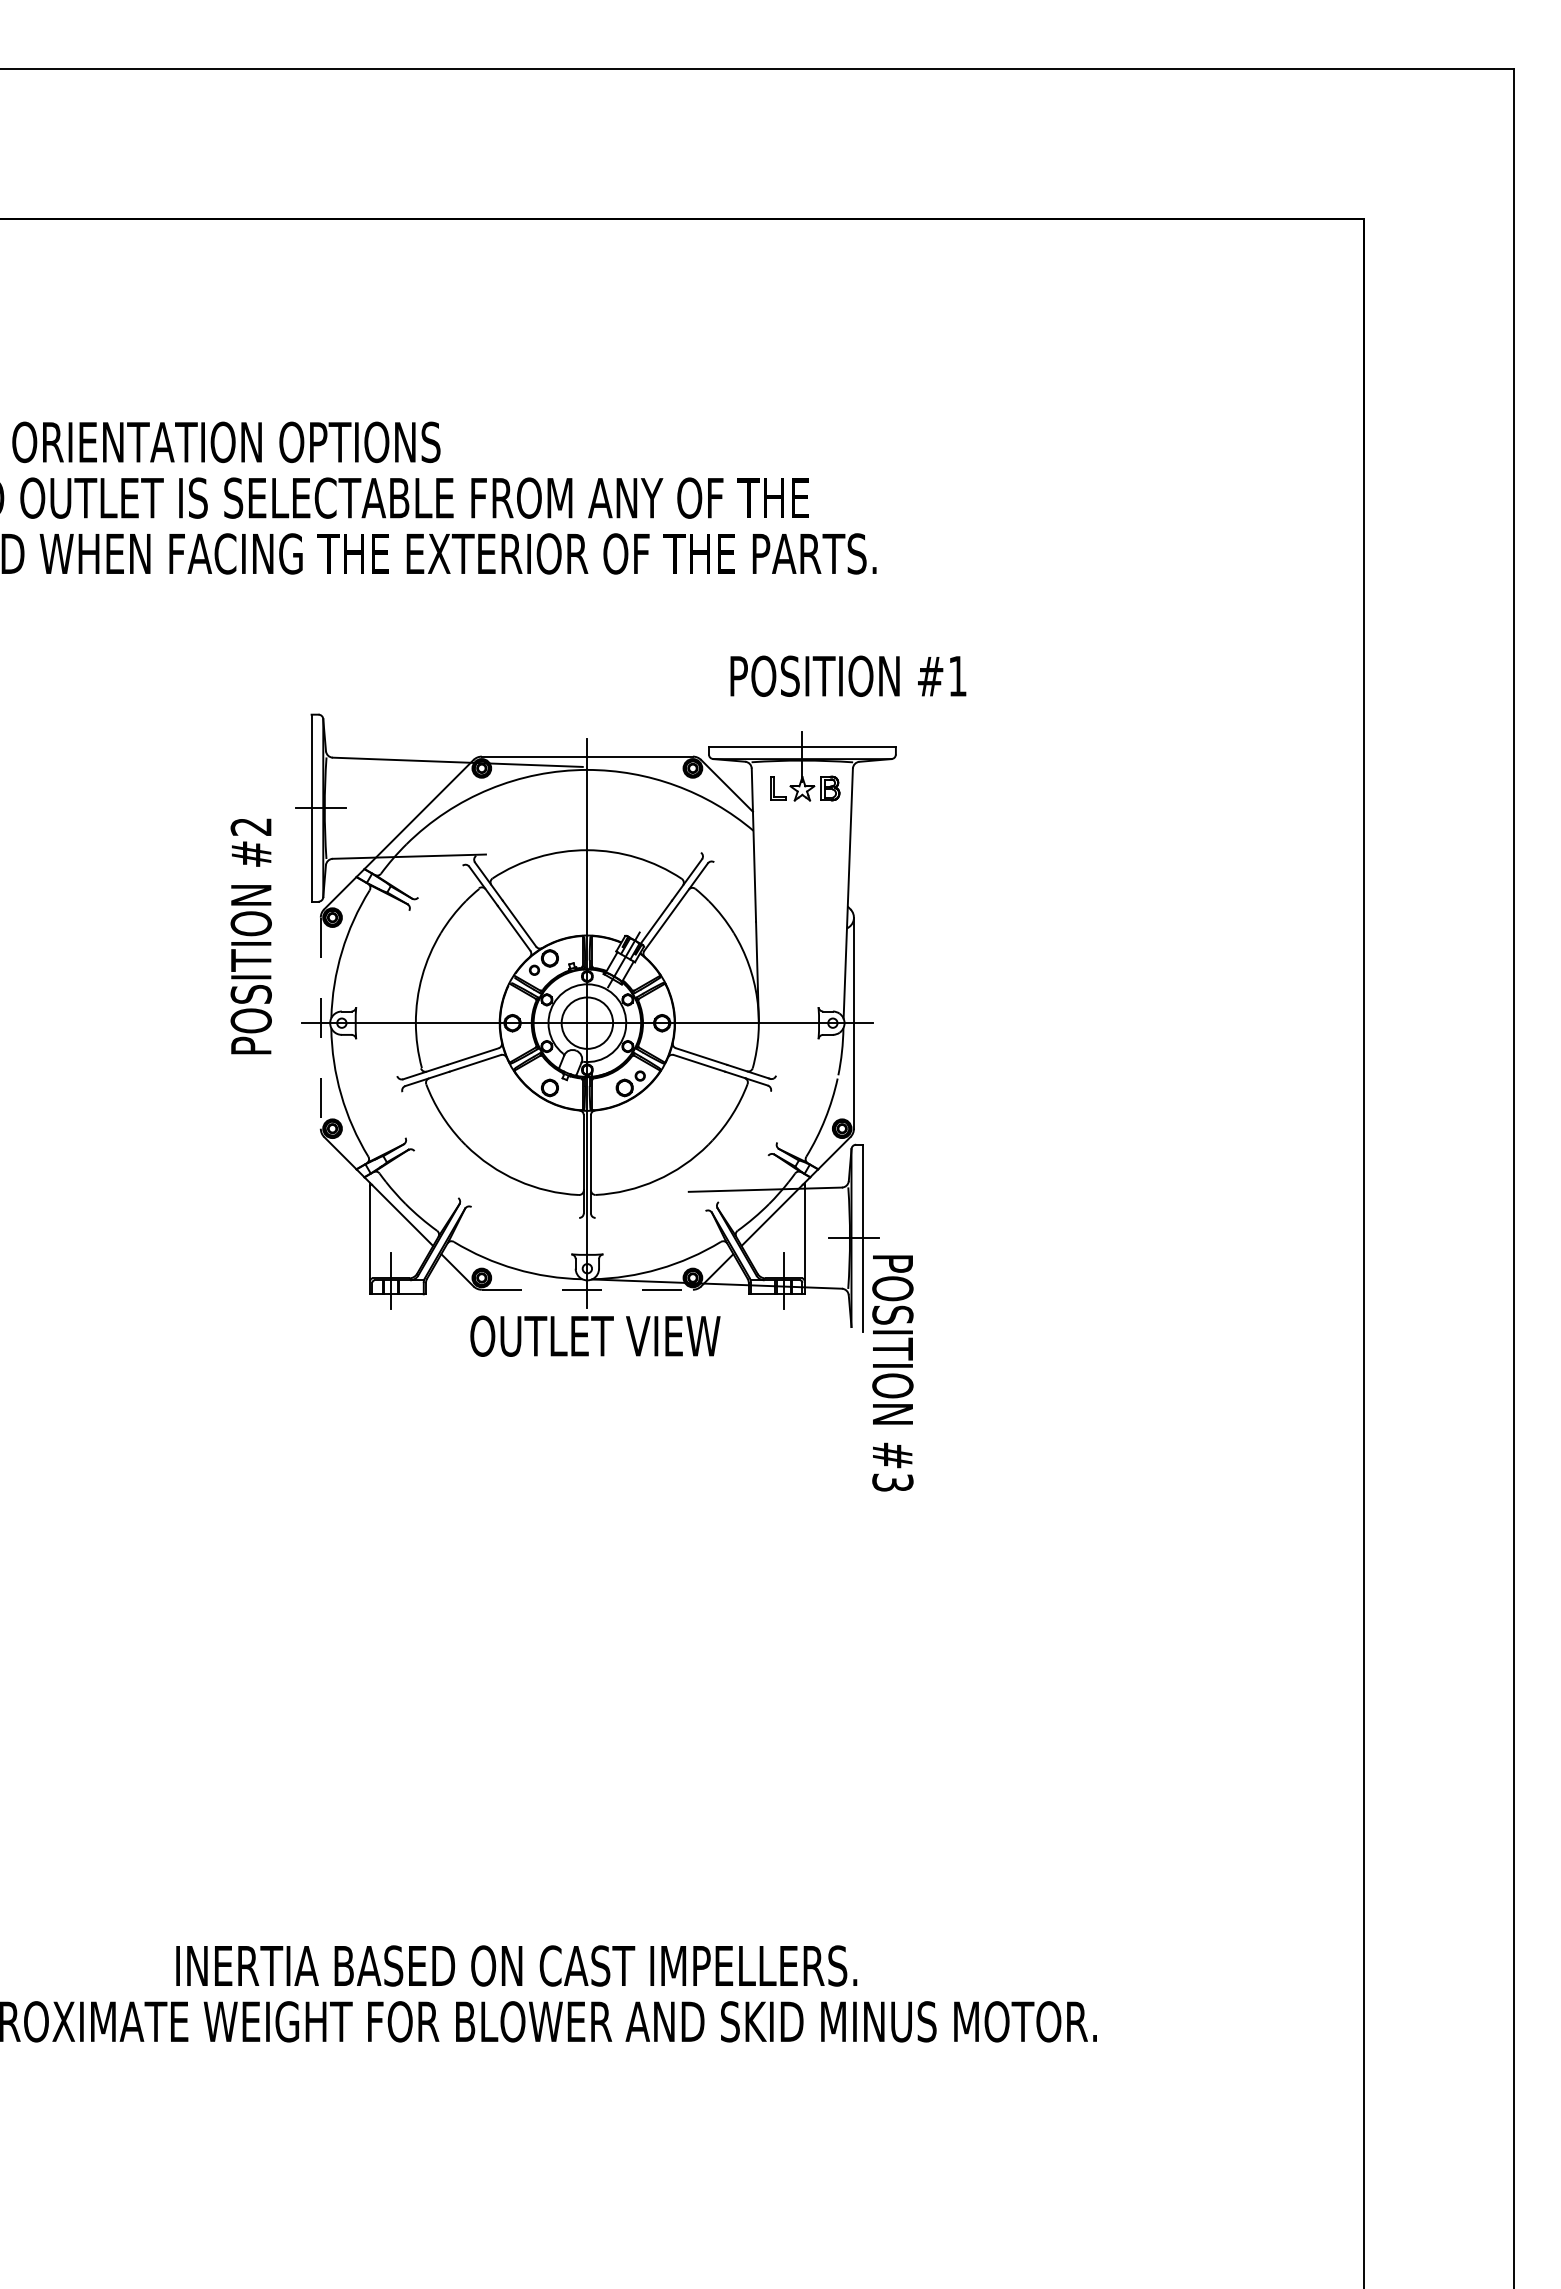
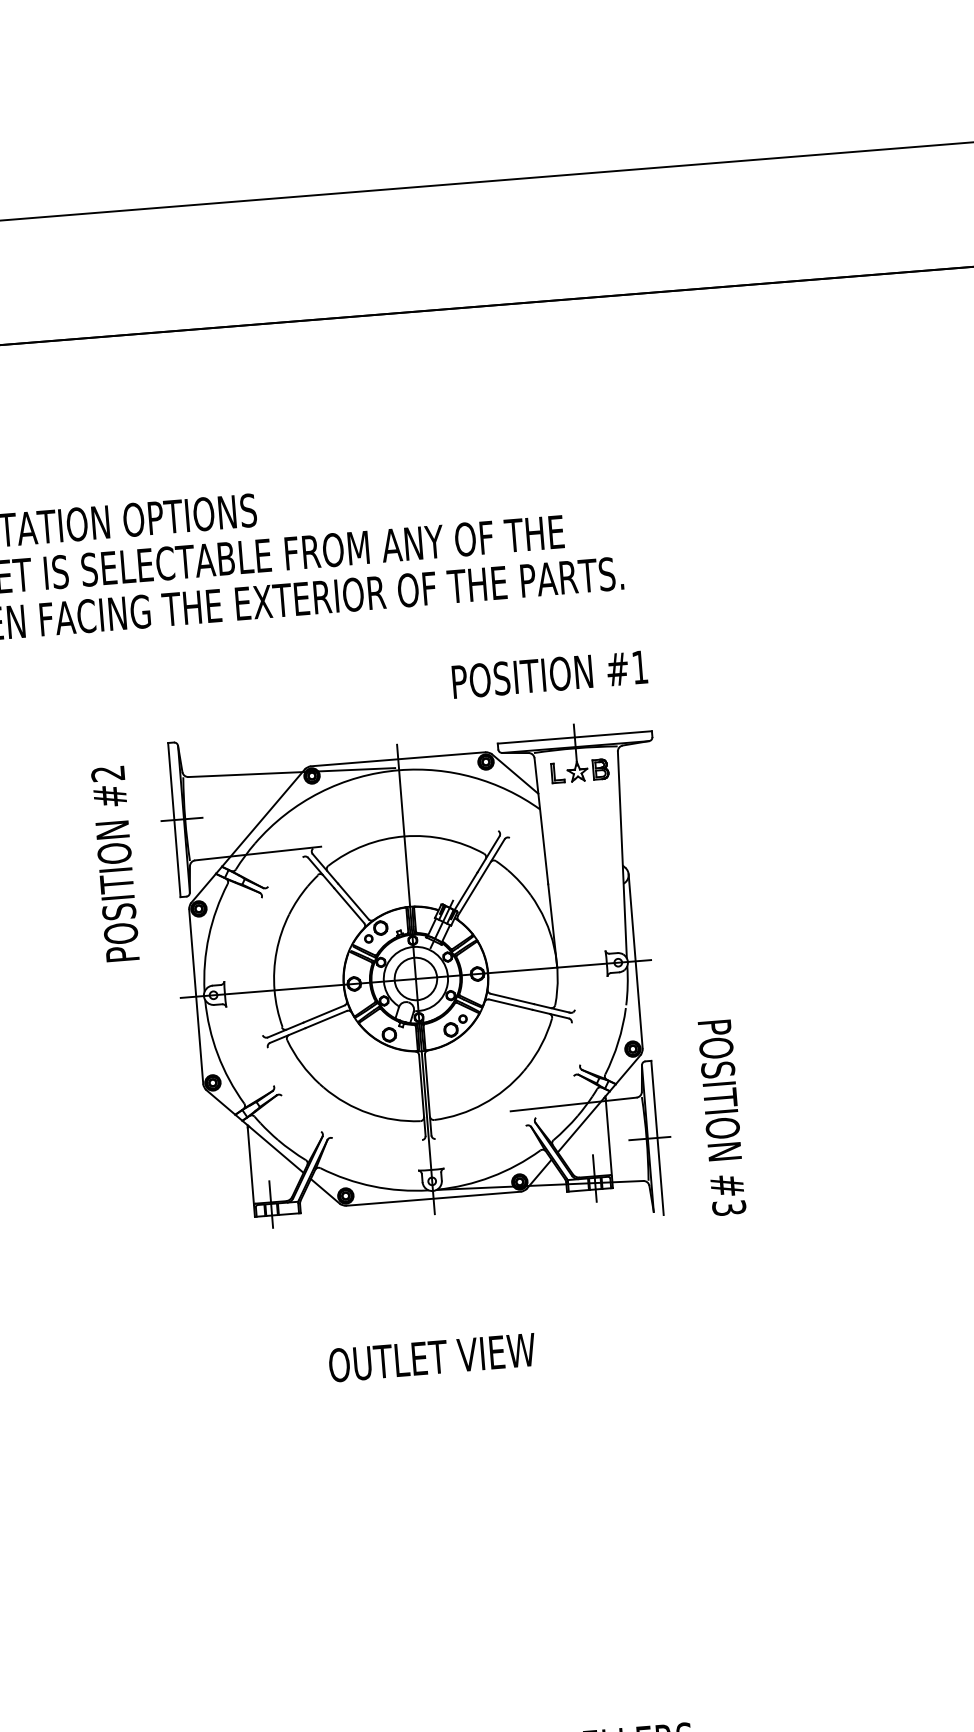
text: (848, 675) -> (549, 673), moved
text: (250, 936) -> (114, 864), moved
line: (320, 1023) -> (195, 996), dashed -> solid
line: (587, 1289) -> (433, 1198), dashed -> solid
text: (595, 1335) -> (432, 1357), moved
text: (892, 1373) -> (721, 1118), moved

